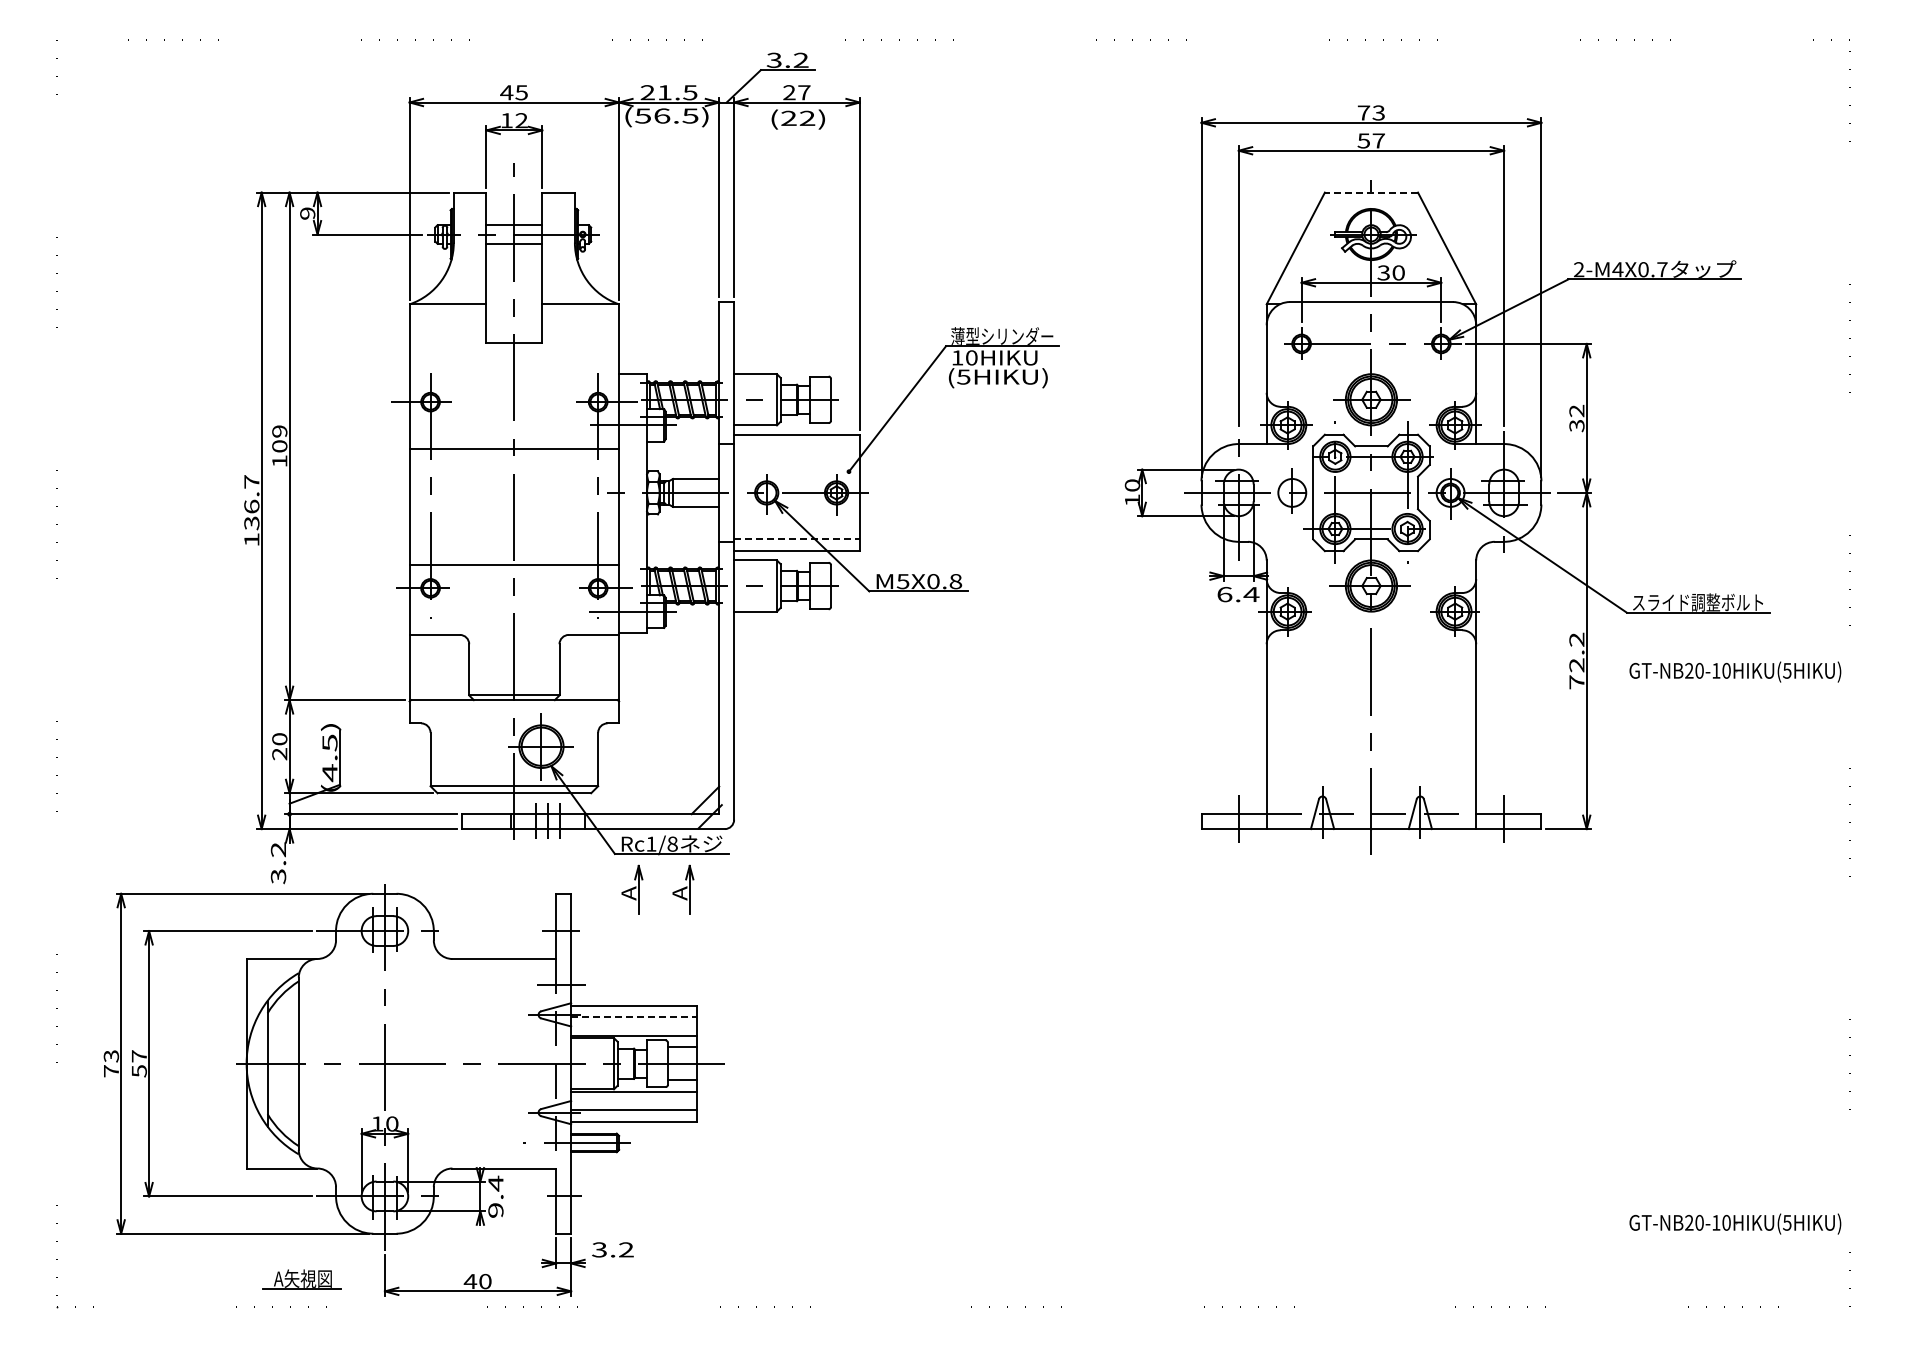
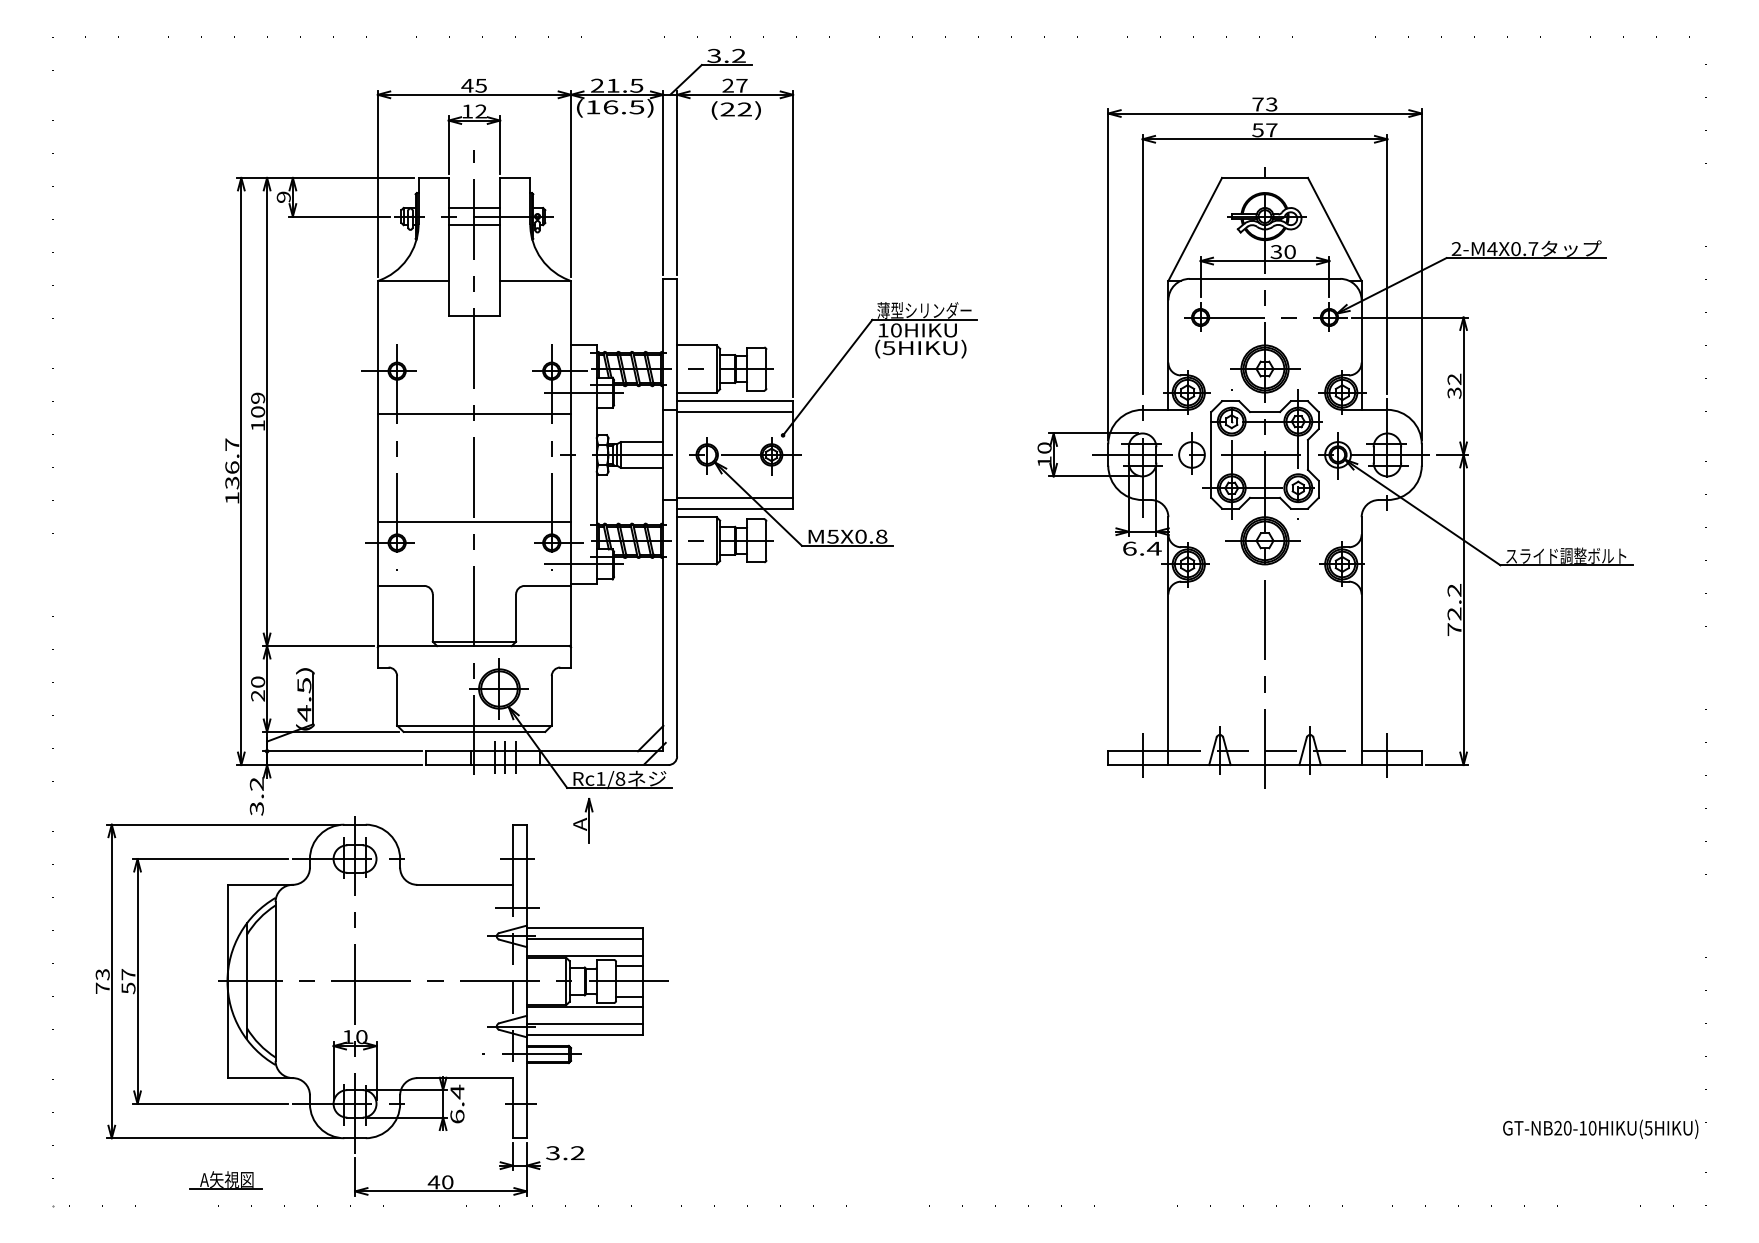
text: (642, 115) -> (592, 106), (56.5) -> (16.5)
line: (1371, 192) -> (1265, 177), dashed -> solid
line: (796, 446) -> (734, 412), added
line: (796, 539) -> (734, 497), dashed -> solid
part: (1735, 671) -> (1600, 619), removed
part: (683, 889) -> (630, 820), removed
line: (634, 1017) -> (585, 938), dashed -> solid
text: (495, 1209) -> (457, 1115), 9.4 -> 6.4
part: (301, 1279) -> (225, 1180), moved

